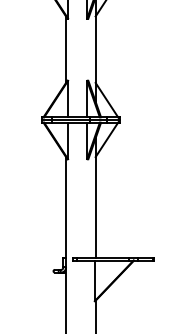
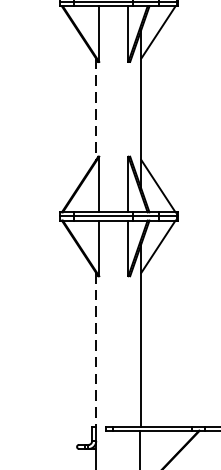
line: (66, 50) -> (96, 110), solid -> dashed
line: (66, 207) -> (96, 349), solid -> dashed

